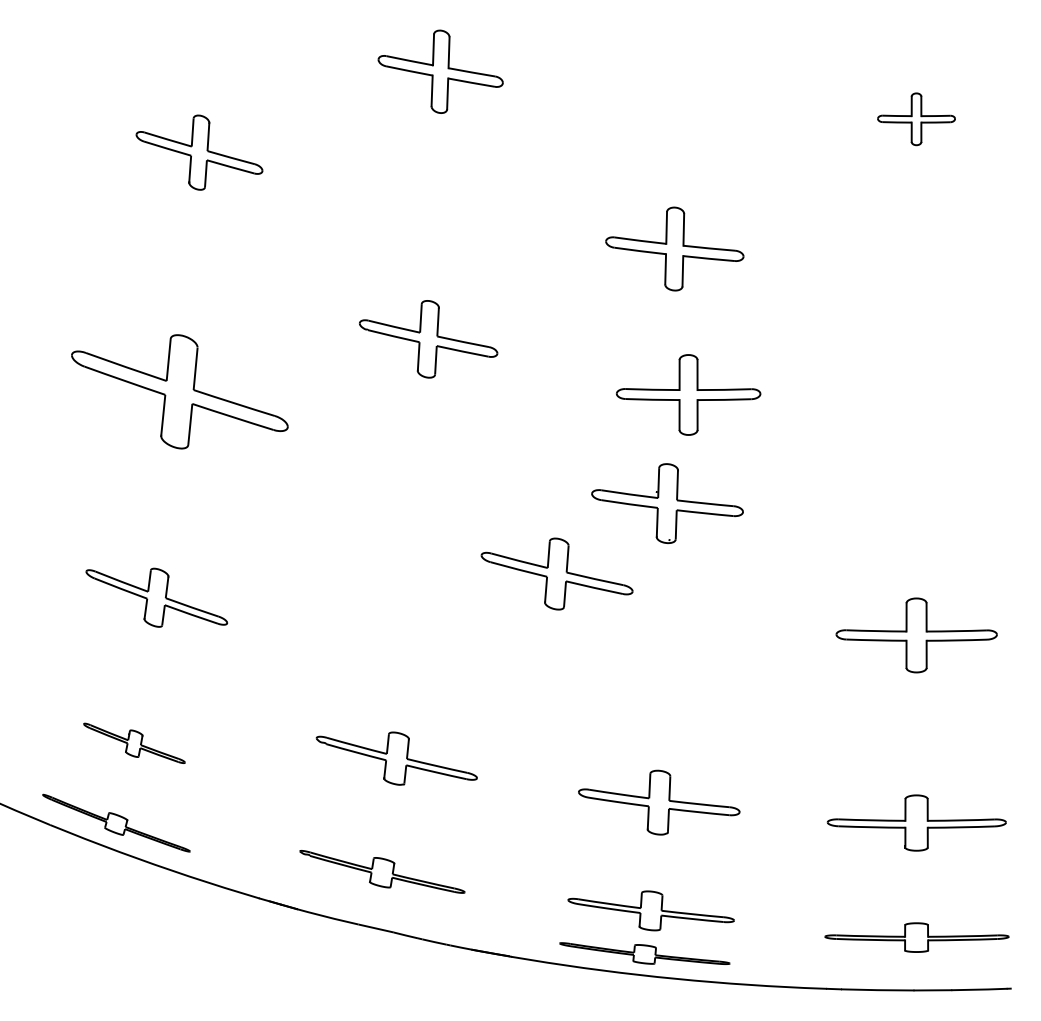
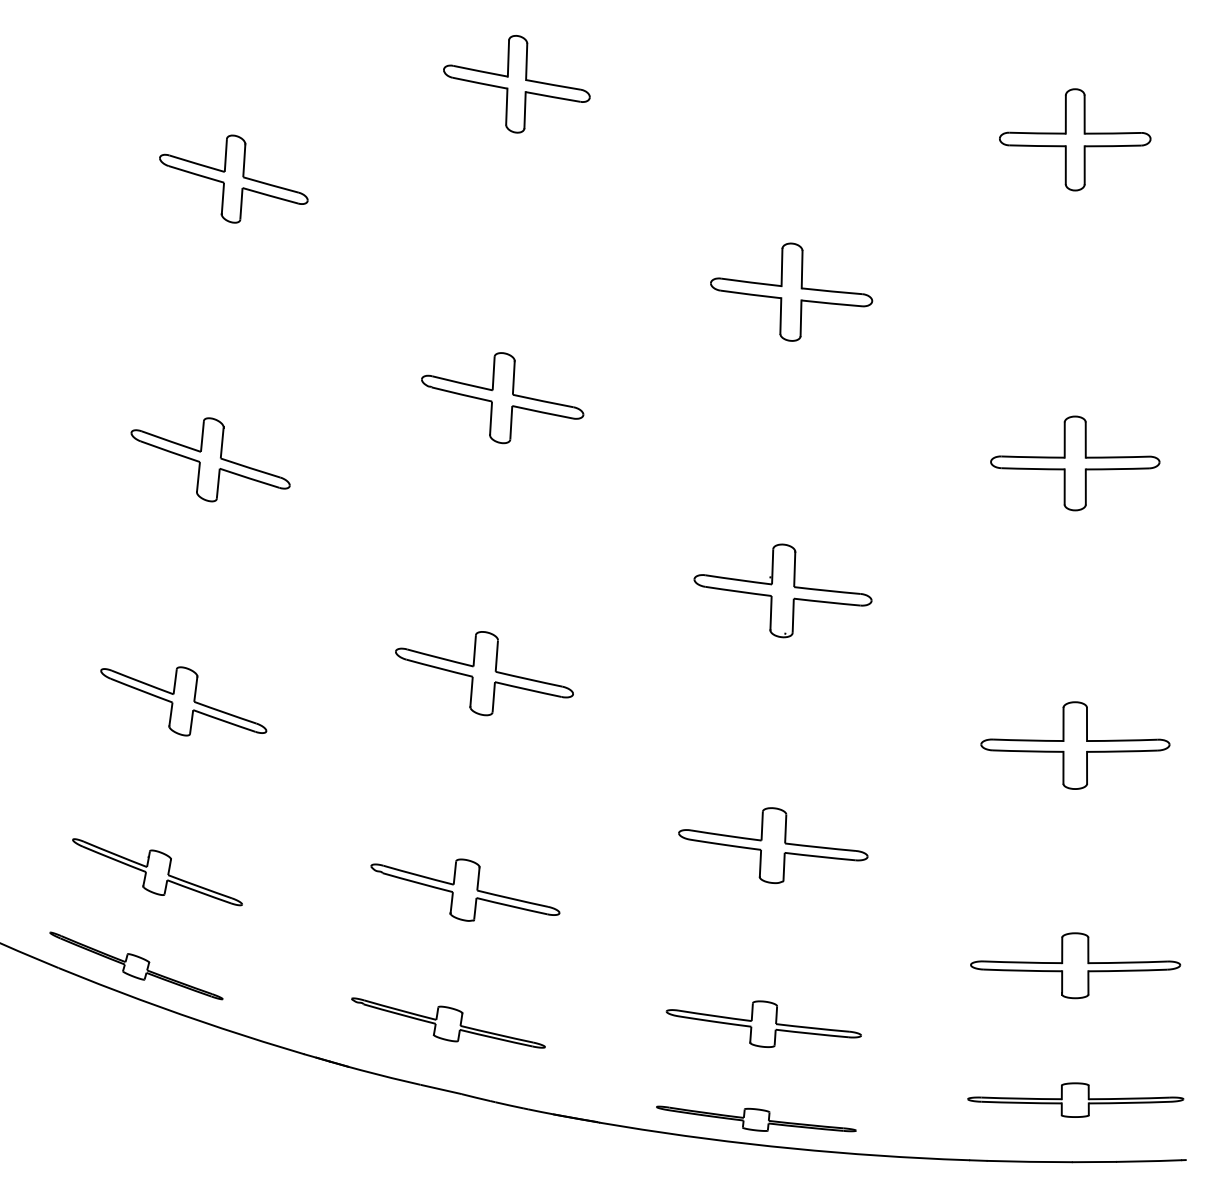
part: (916, 119) -> (1075, 140), size x1.67
part: (179, 391) -> (210, 459), size x0.62
part: (688, 394) -> (1075, 462), moved
part: (556, 573) -> (483, 672), moved
part: (134, 743) -> (157, 872), size x1.43
part: (659, 802) -> (773, 845), moved
part: (650, 910) -> (763, 1023), moved

